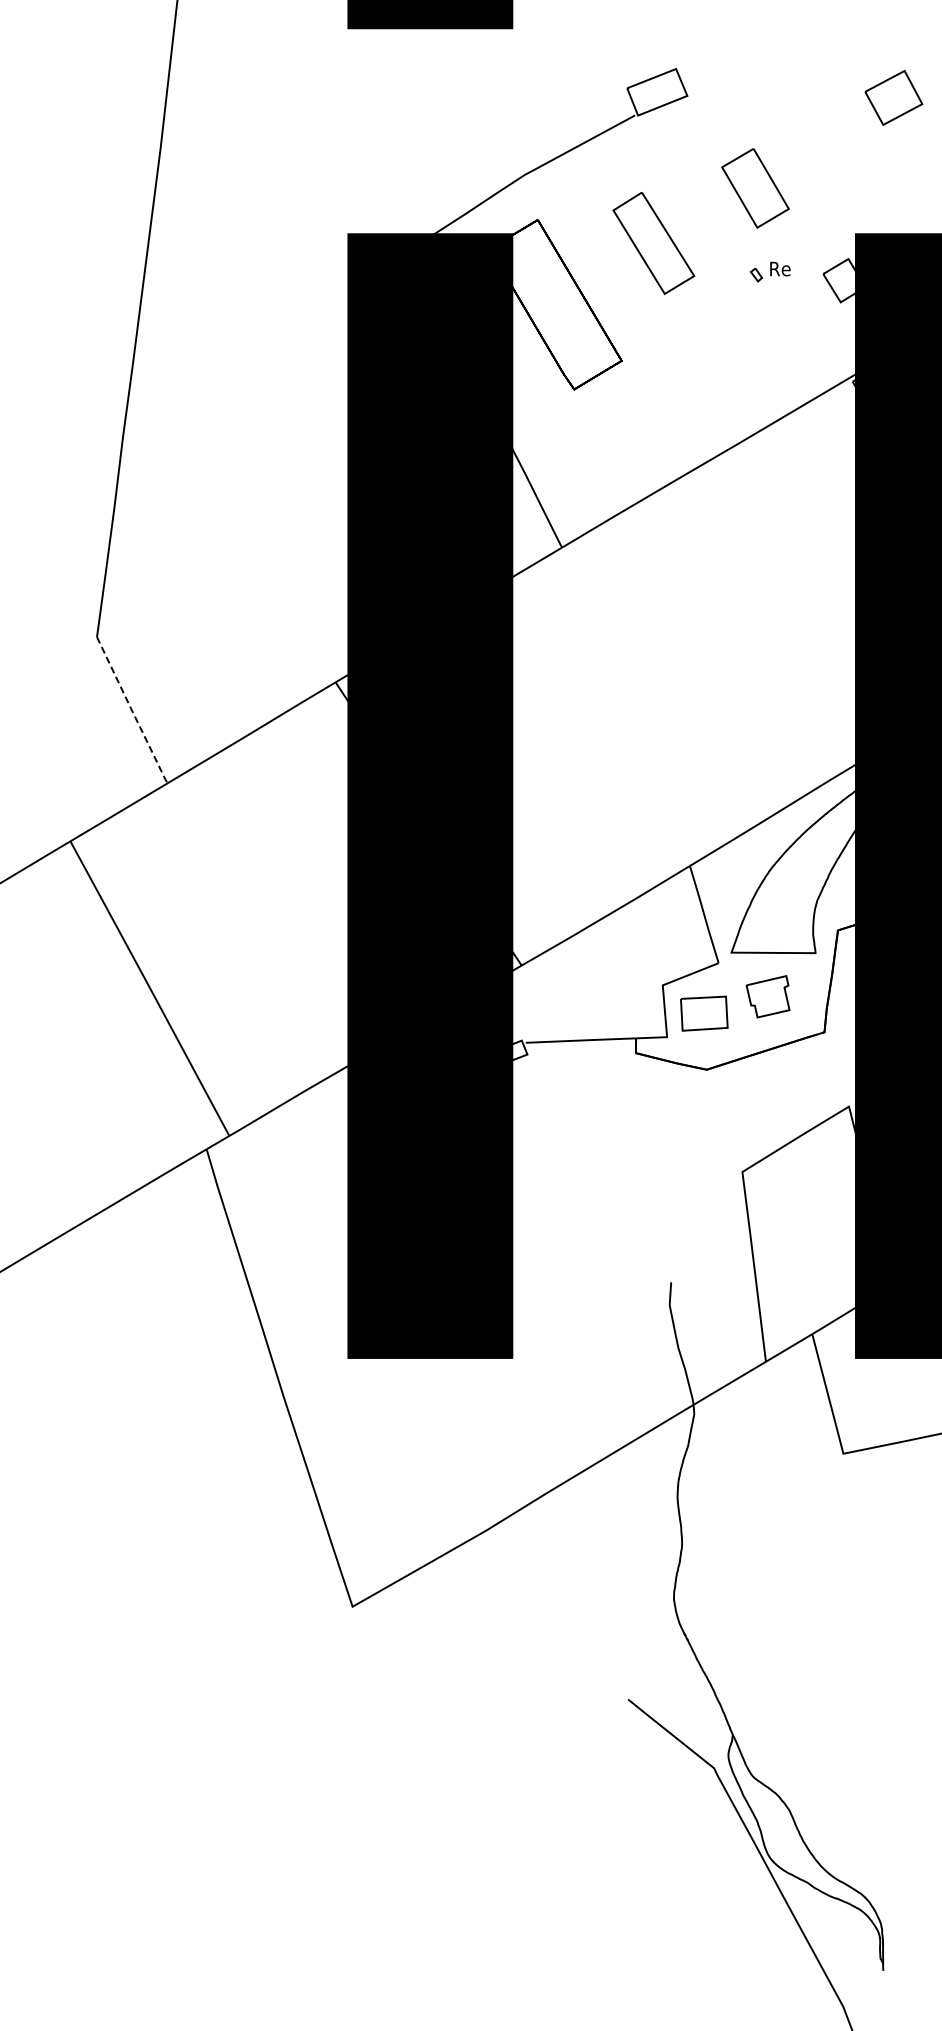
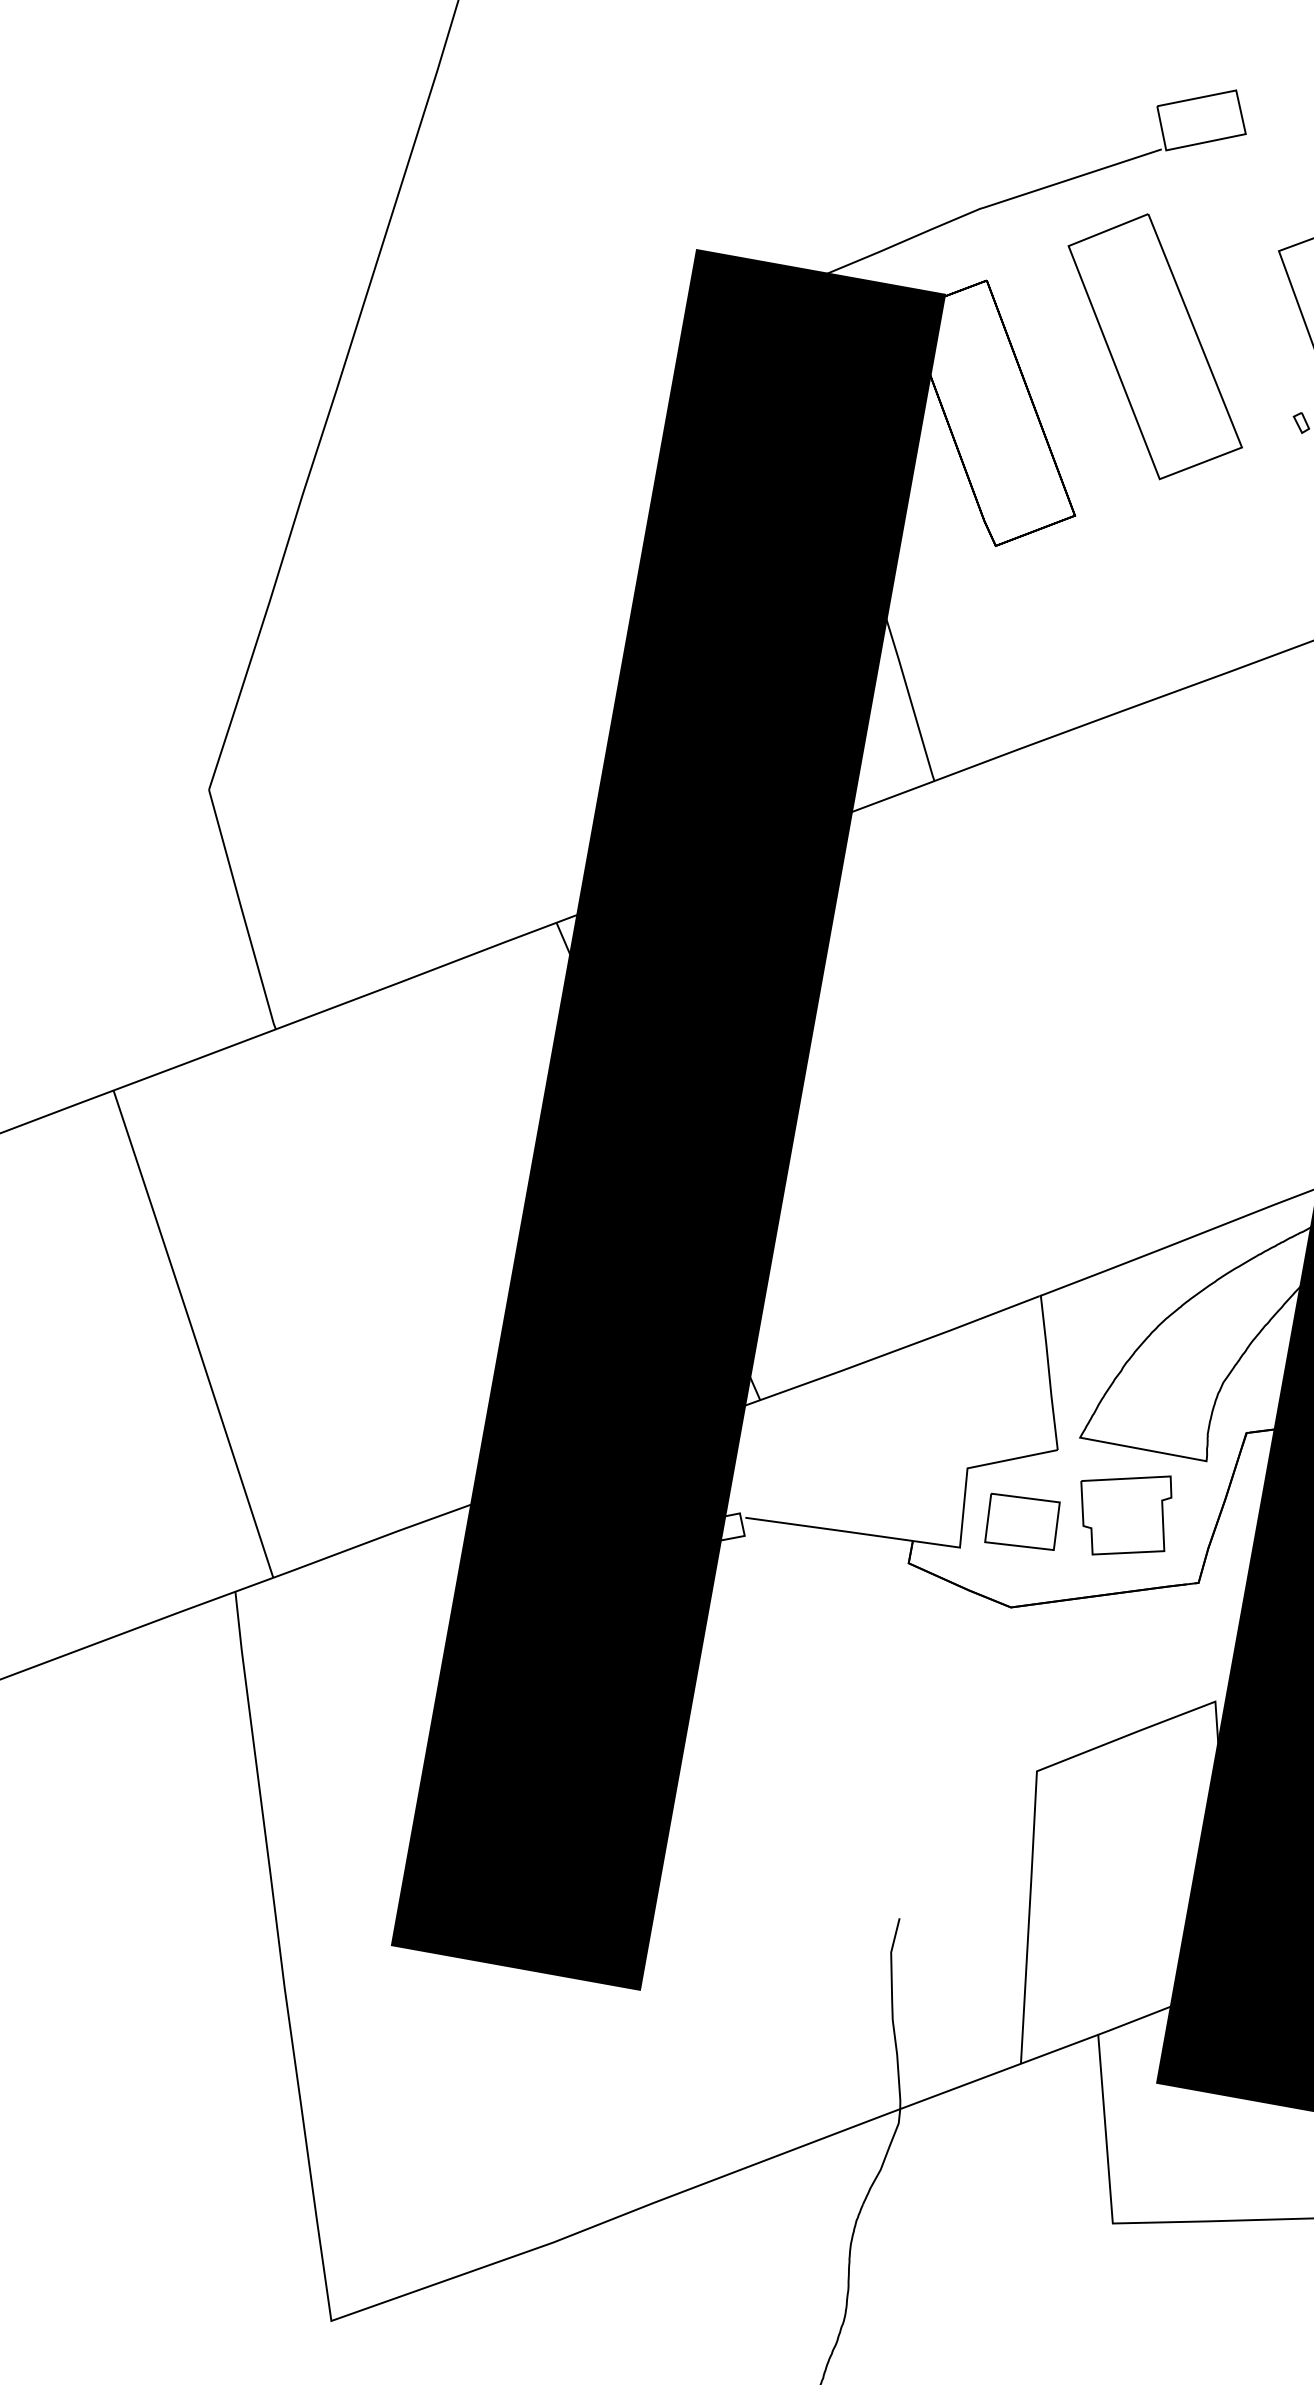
part: (653, 243) -> (1154, 347), size x1.67
line: (131, 710) -> (241, 909), dashed -> solid
part: (767, 996) -> (1122, 1513), size x1.43

